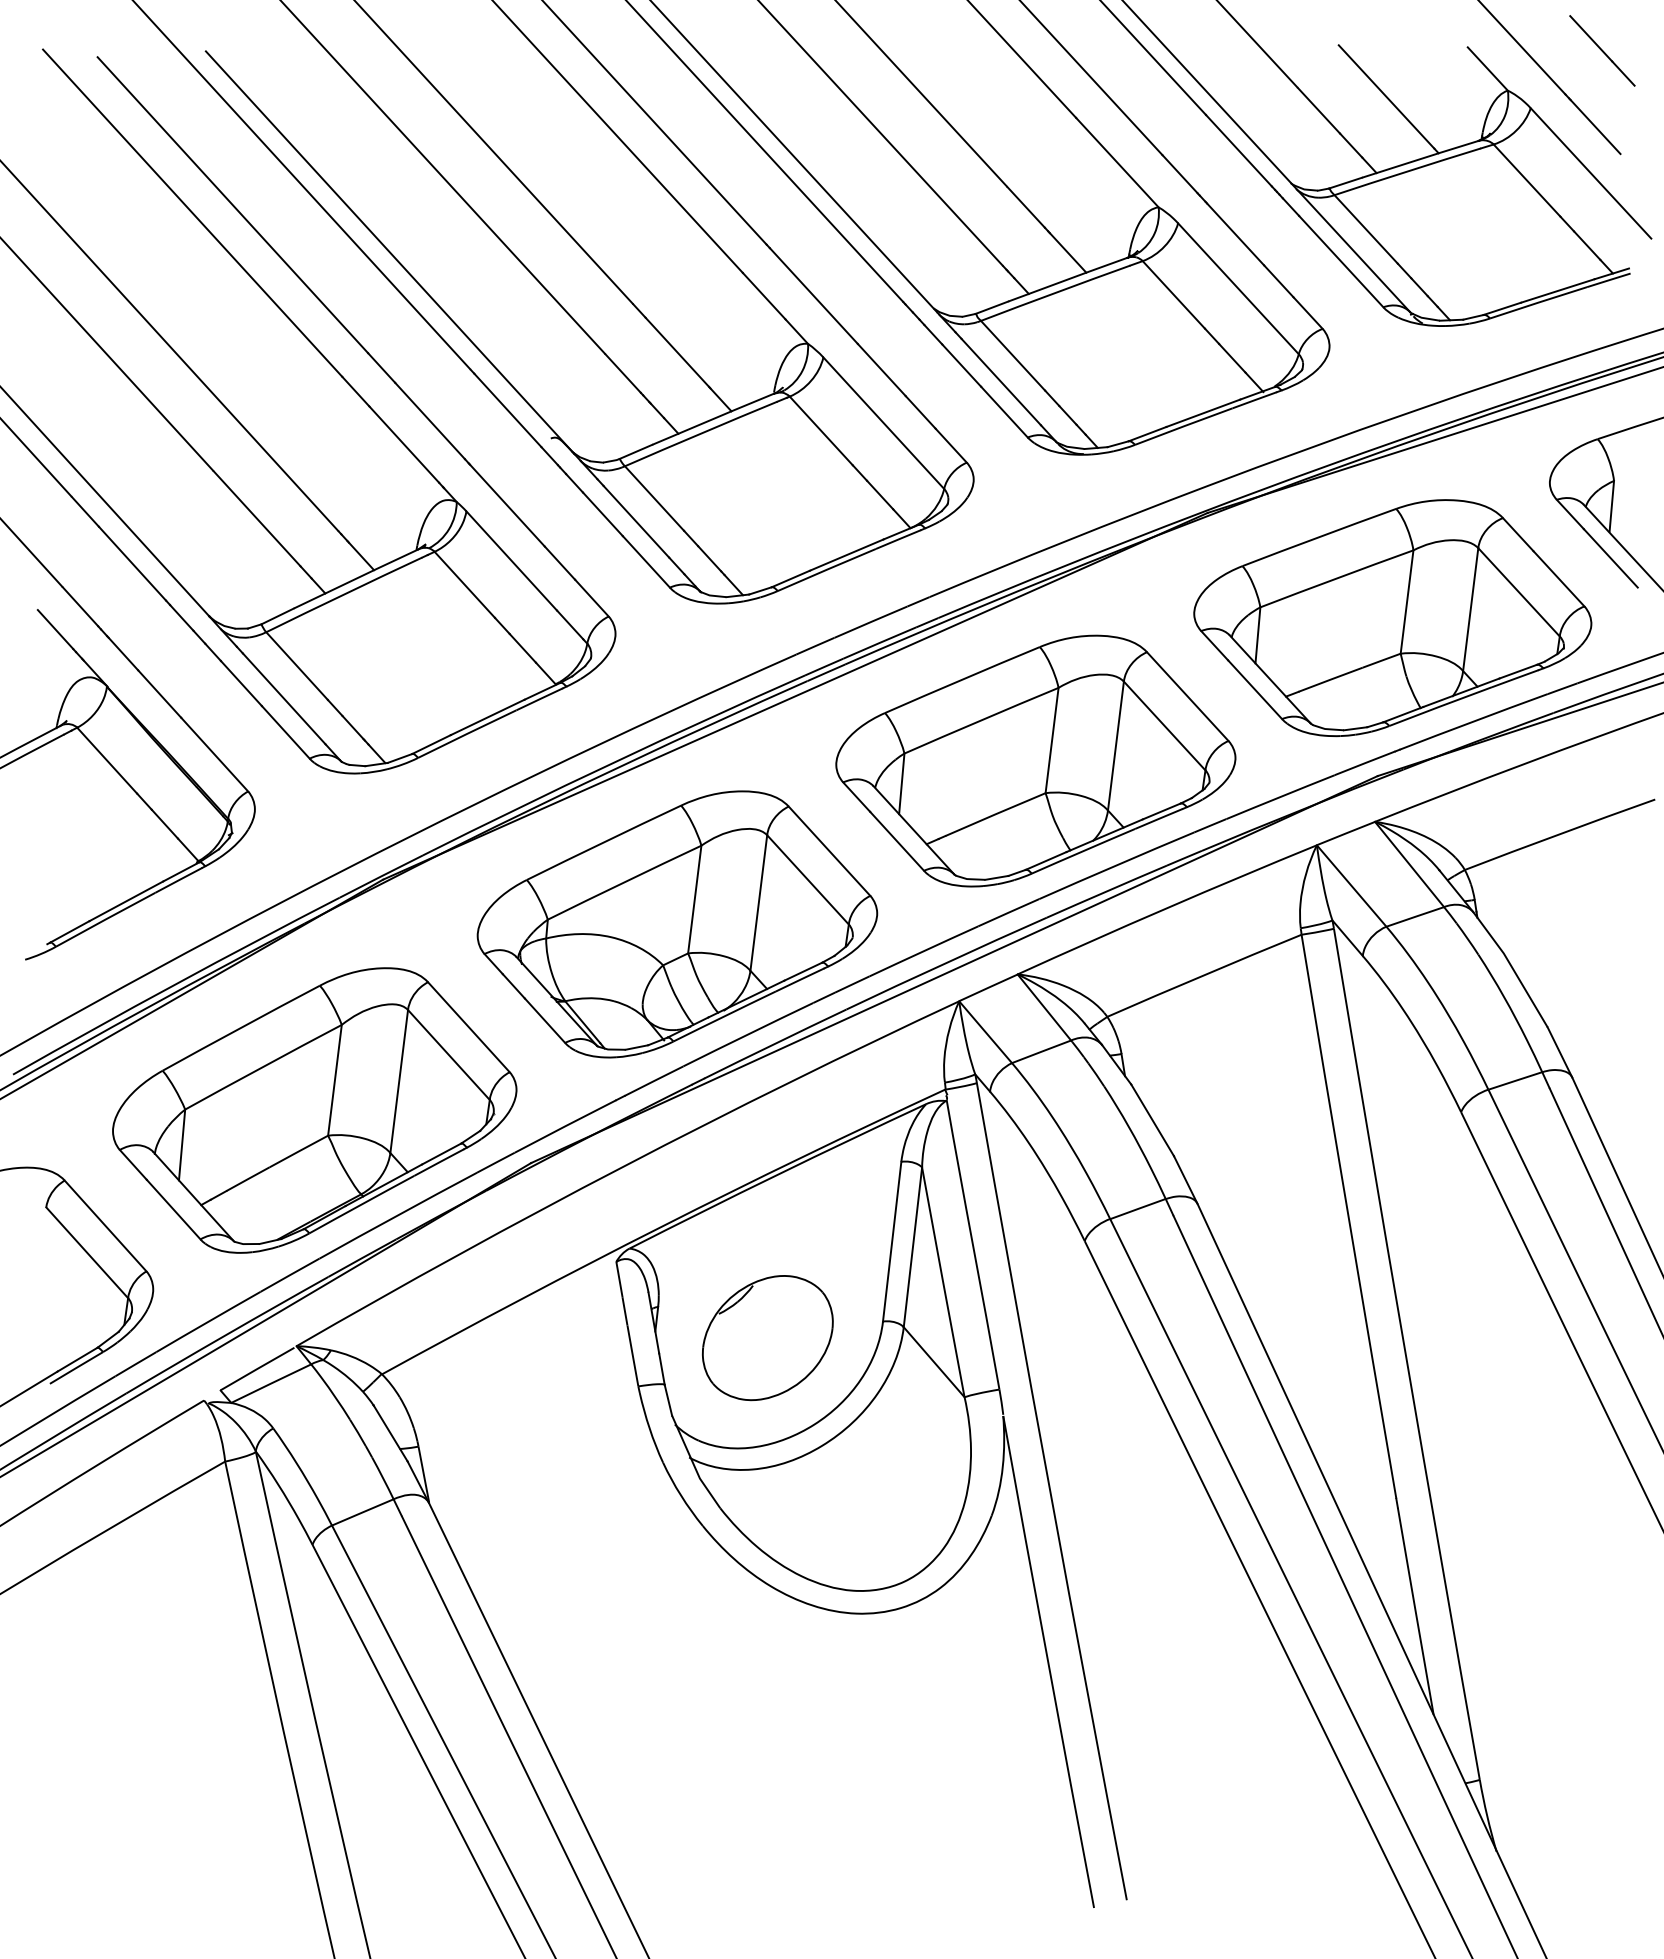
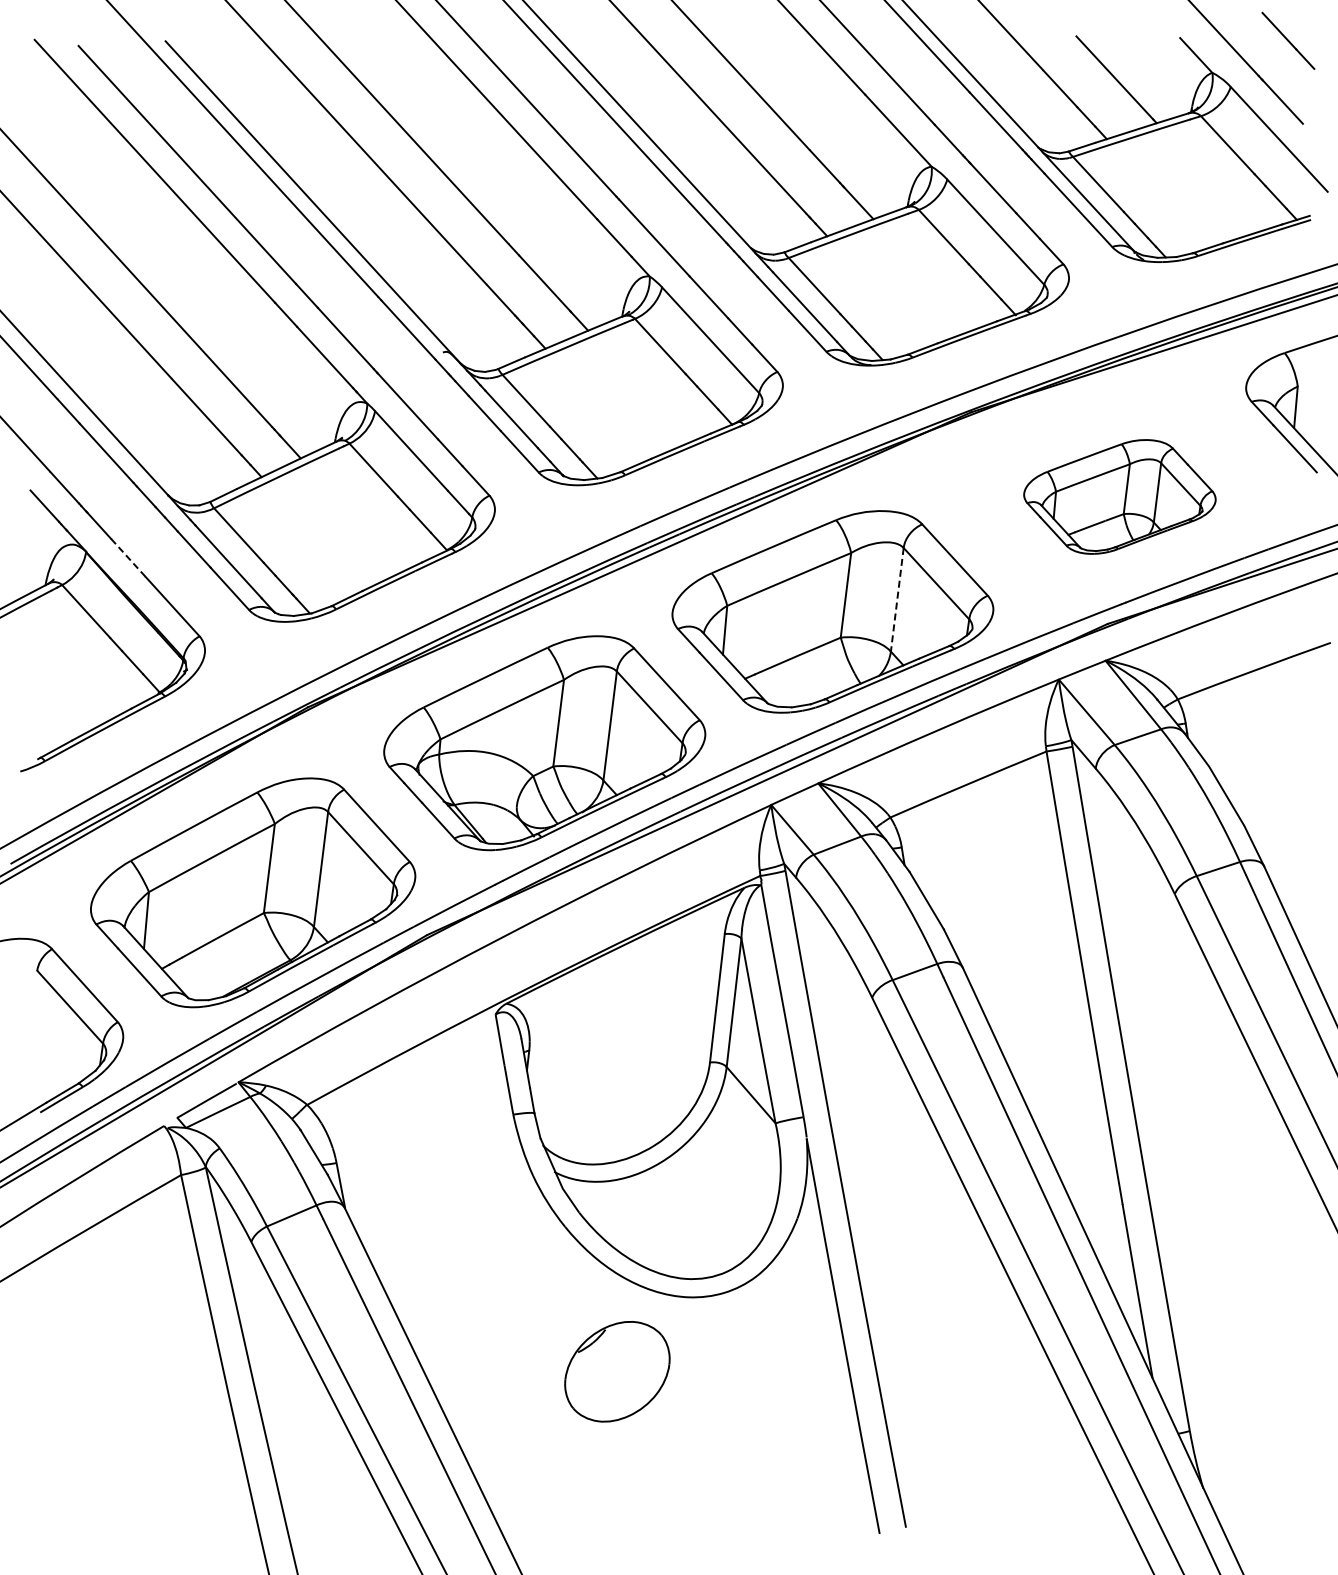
part: (1392, 617) -> (1119, 496), size x0.6
line: (159, 694) -> (128, 558), solid -> dashed
line: (1116, 746) -> (897, 600), solid -> dashed
part: (767, 1337) -> (617, 1371), moved

